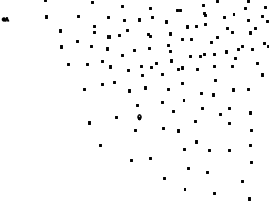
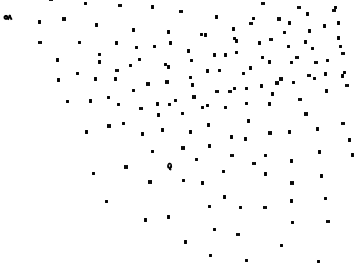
part: (167, 27) -> (189, 55), size x0.62
part: (108, 42) -> (116, 74), size x0.62
part: (139, 117) -> (169, 166), moved

